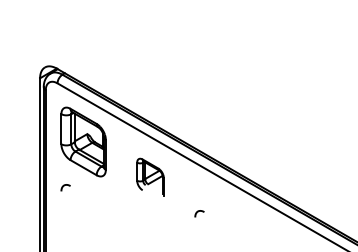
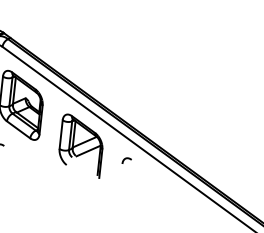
part: (150, 177) -> (81, 146), size x1.67
curve: (198, 212) -> (126, 159), moved

